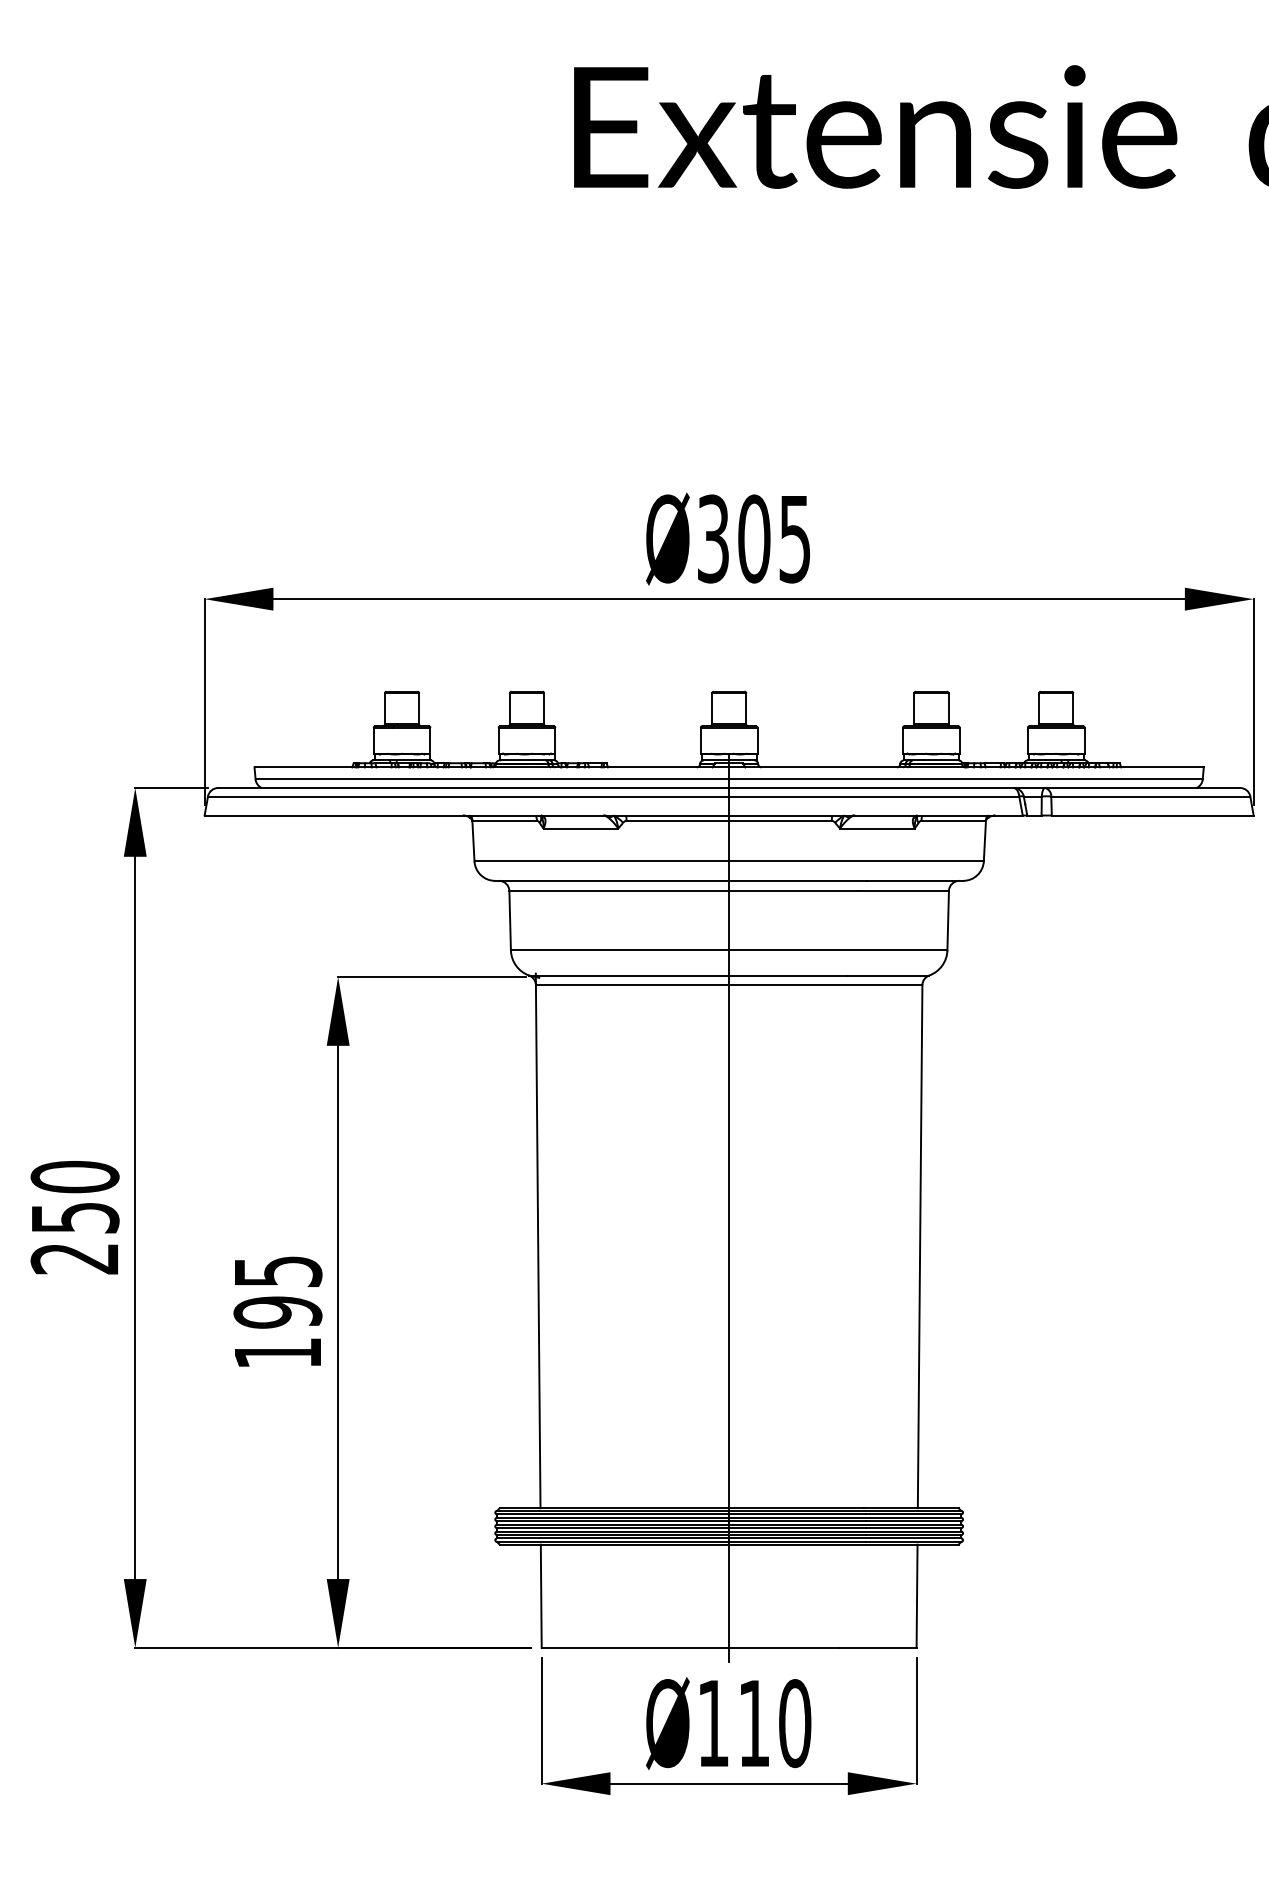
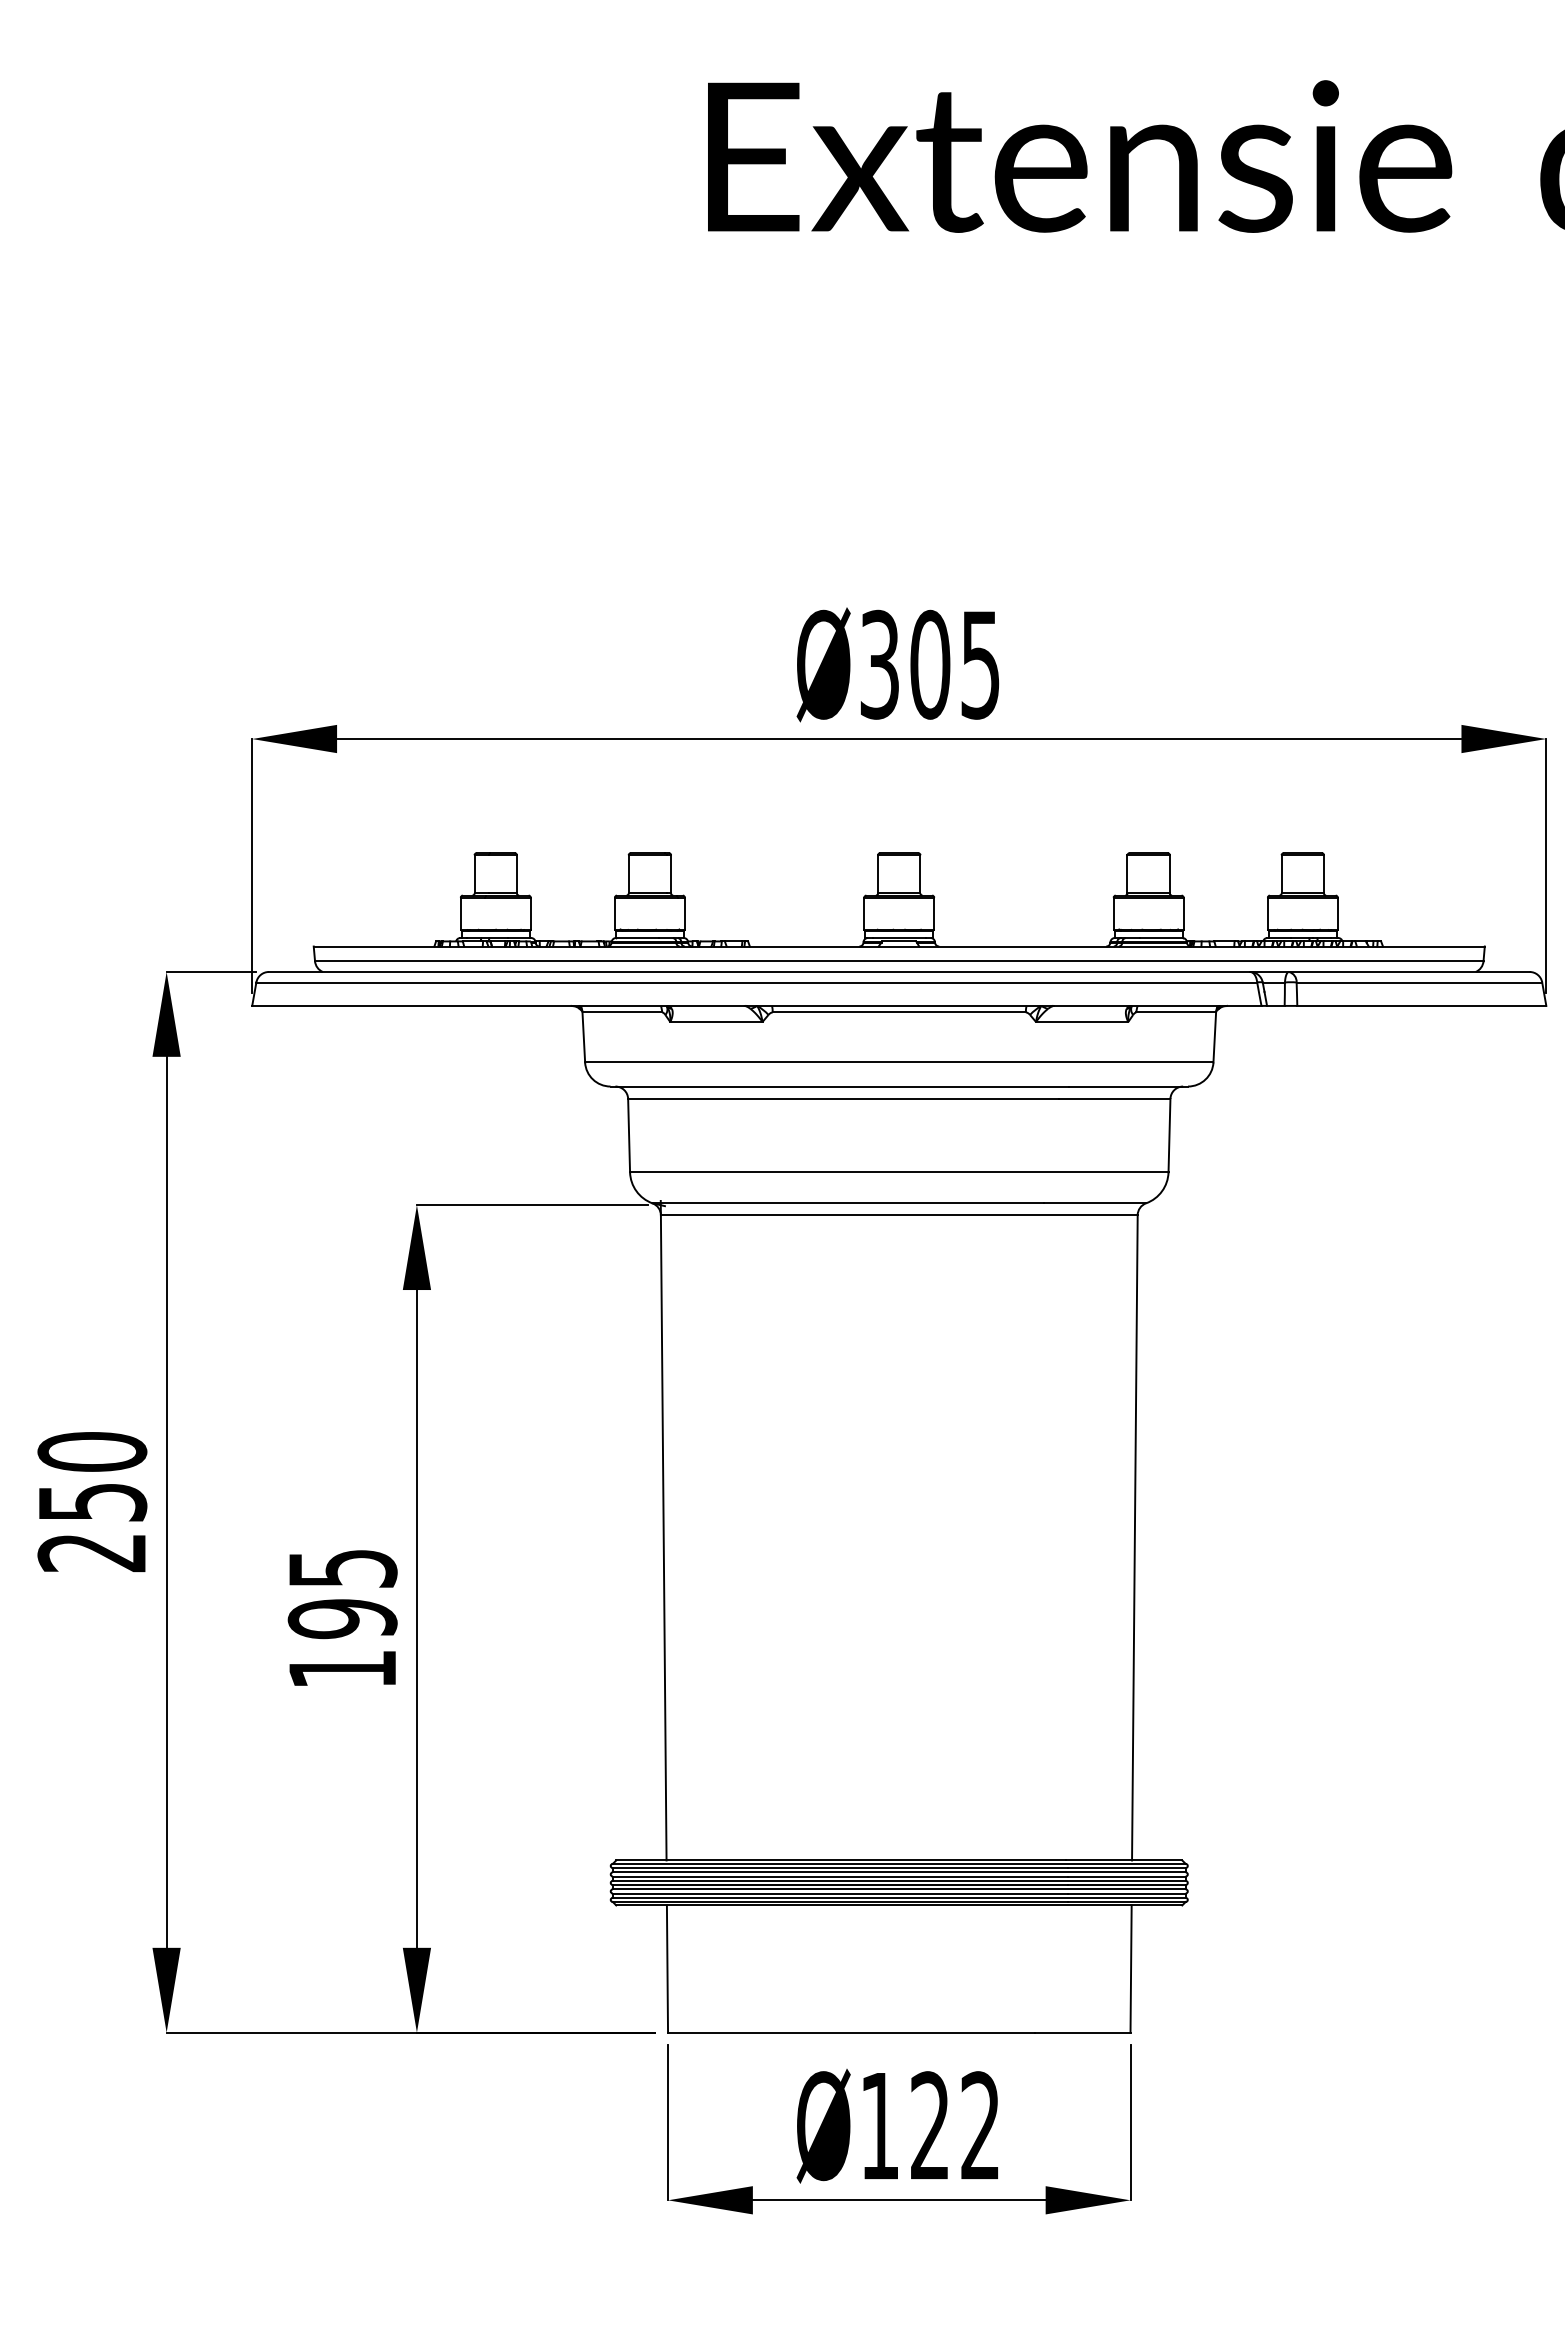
line: (729, 1207) -> (899, 1489), removed
text: (774, 1723) -> (955, 2126), Ø110 -> Ø122

